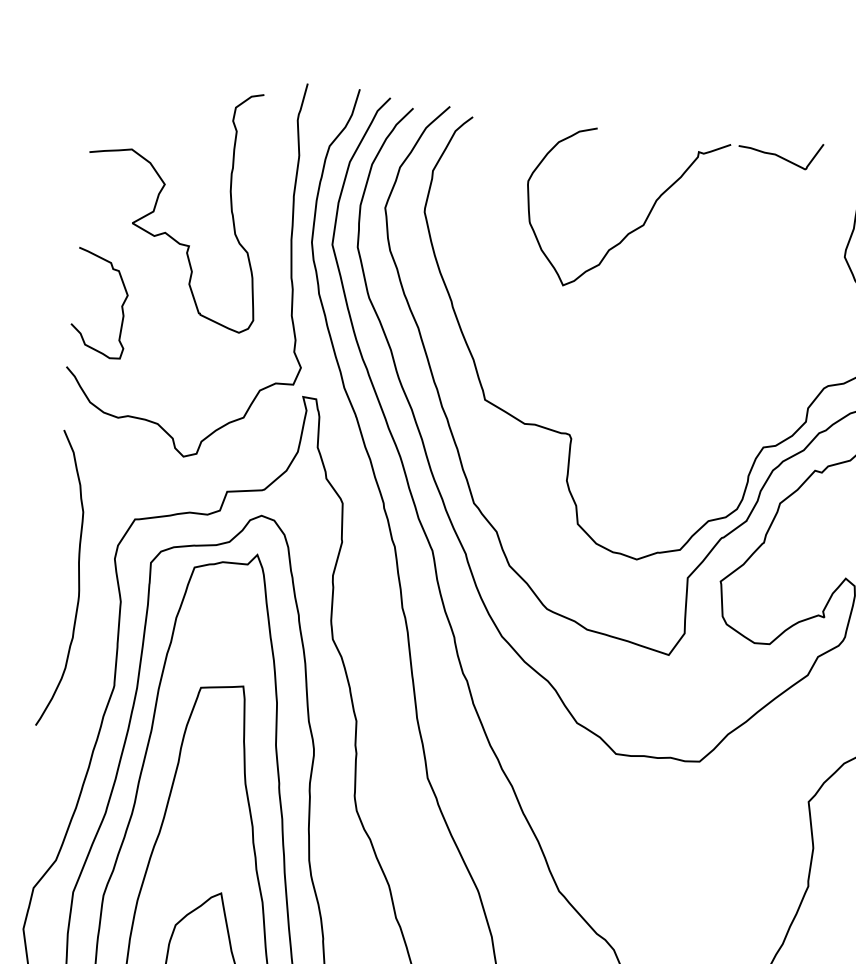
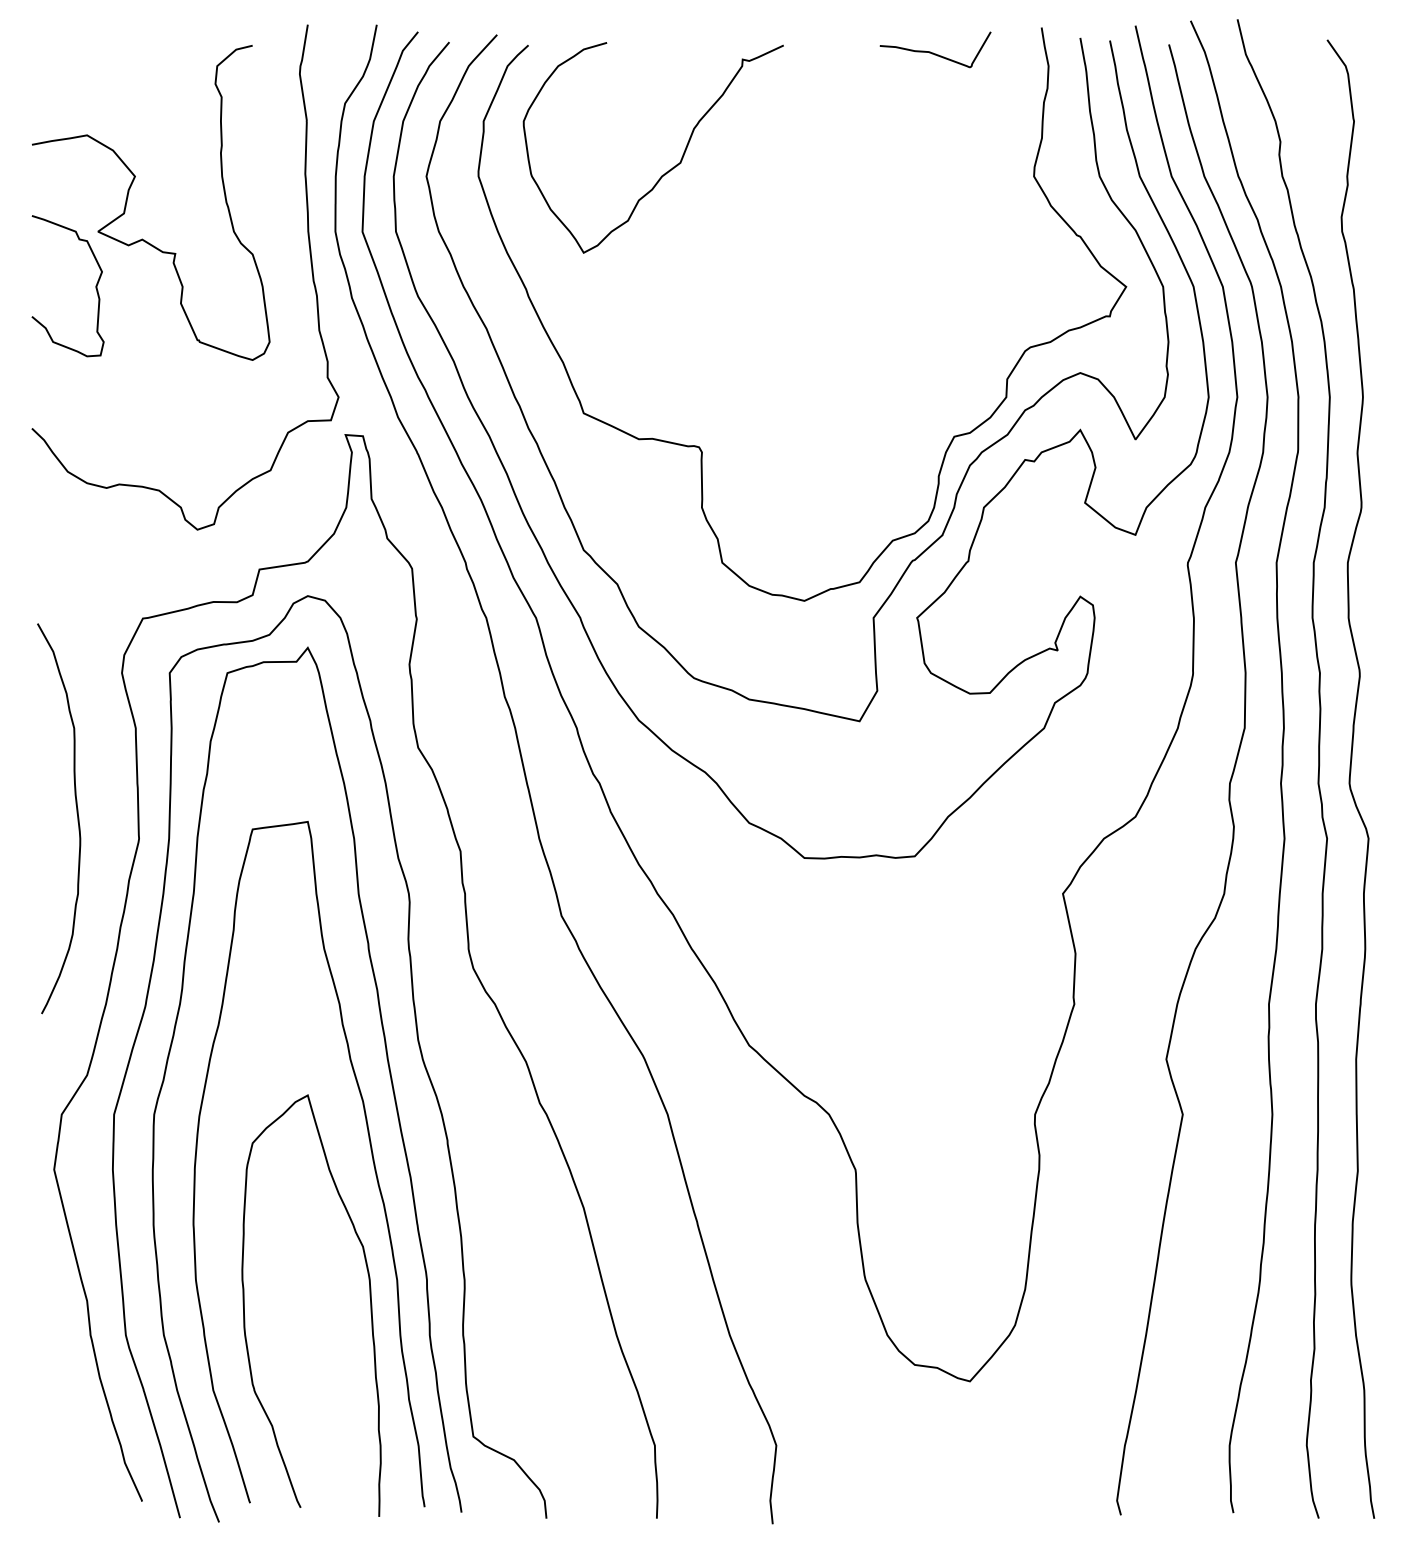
curve: (634, 229) -> (669, 169), moved
curve: (121, 306) -> (95, 286), moved
curve: (78, 576) -> (76, 813), moved

